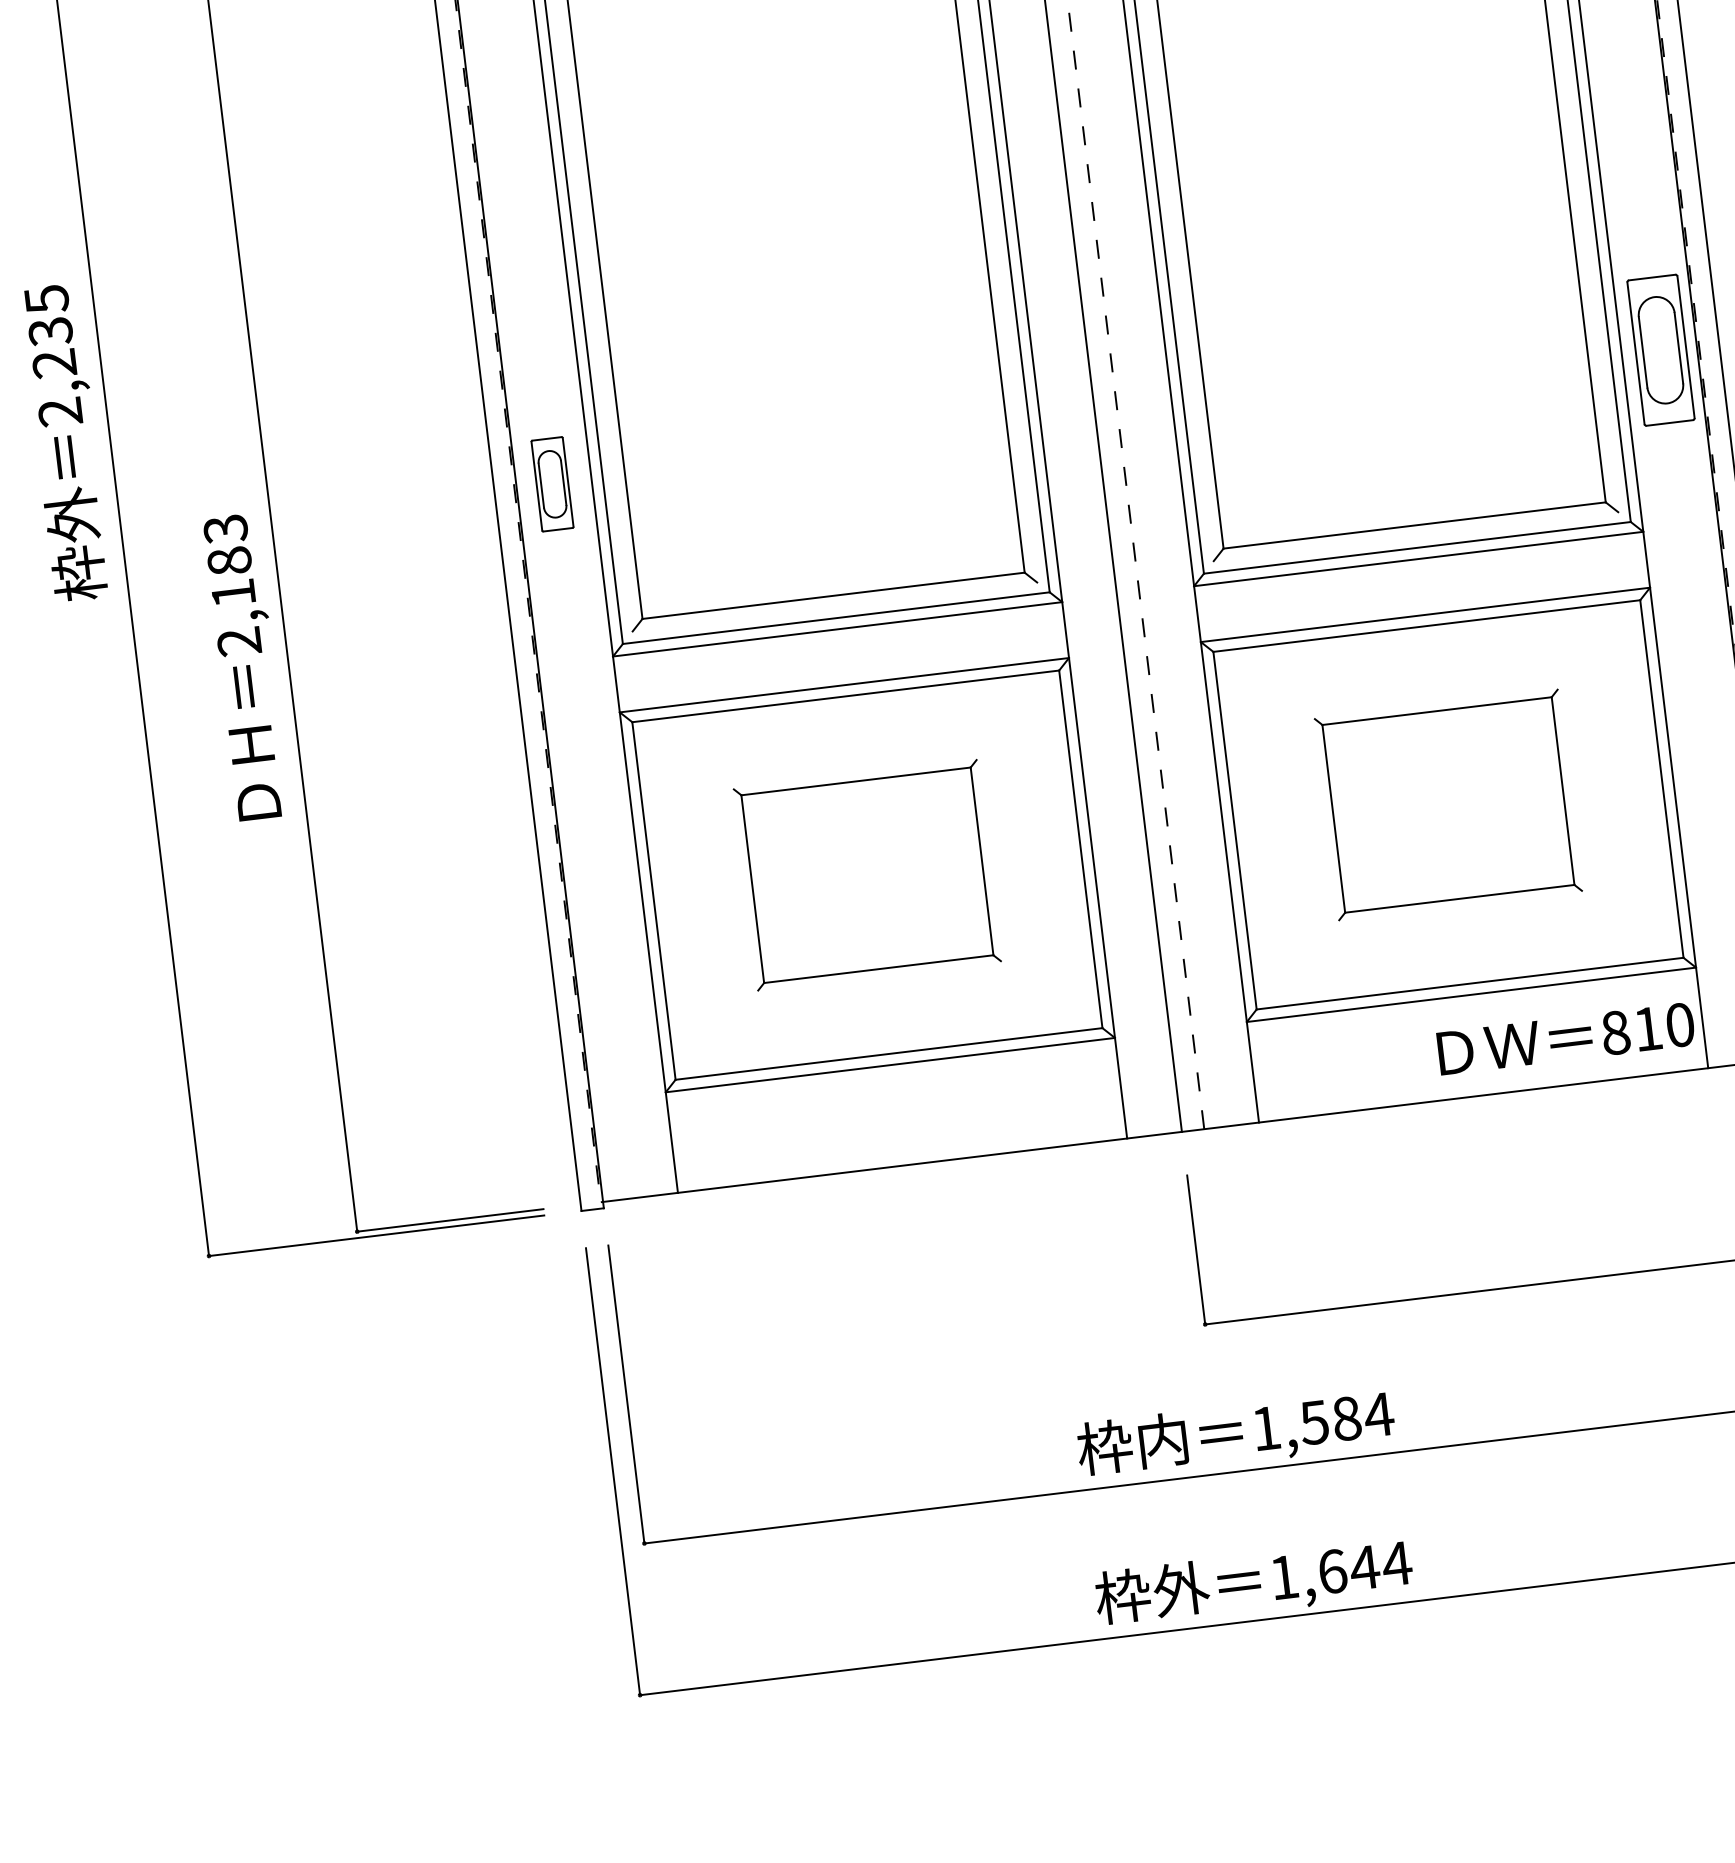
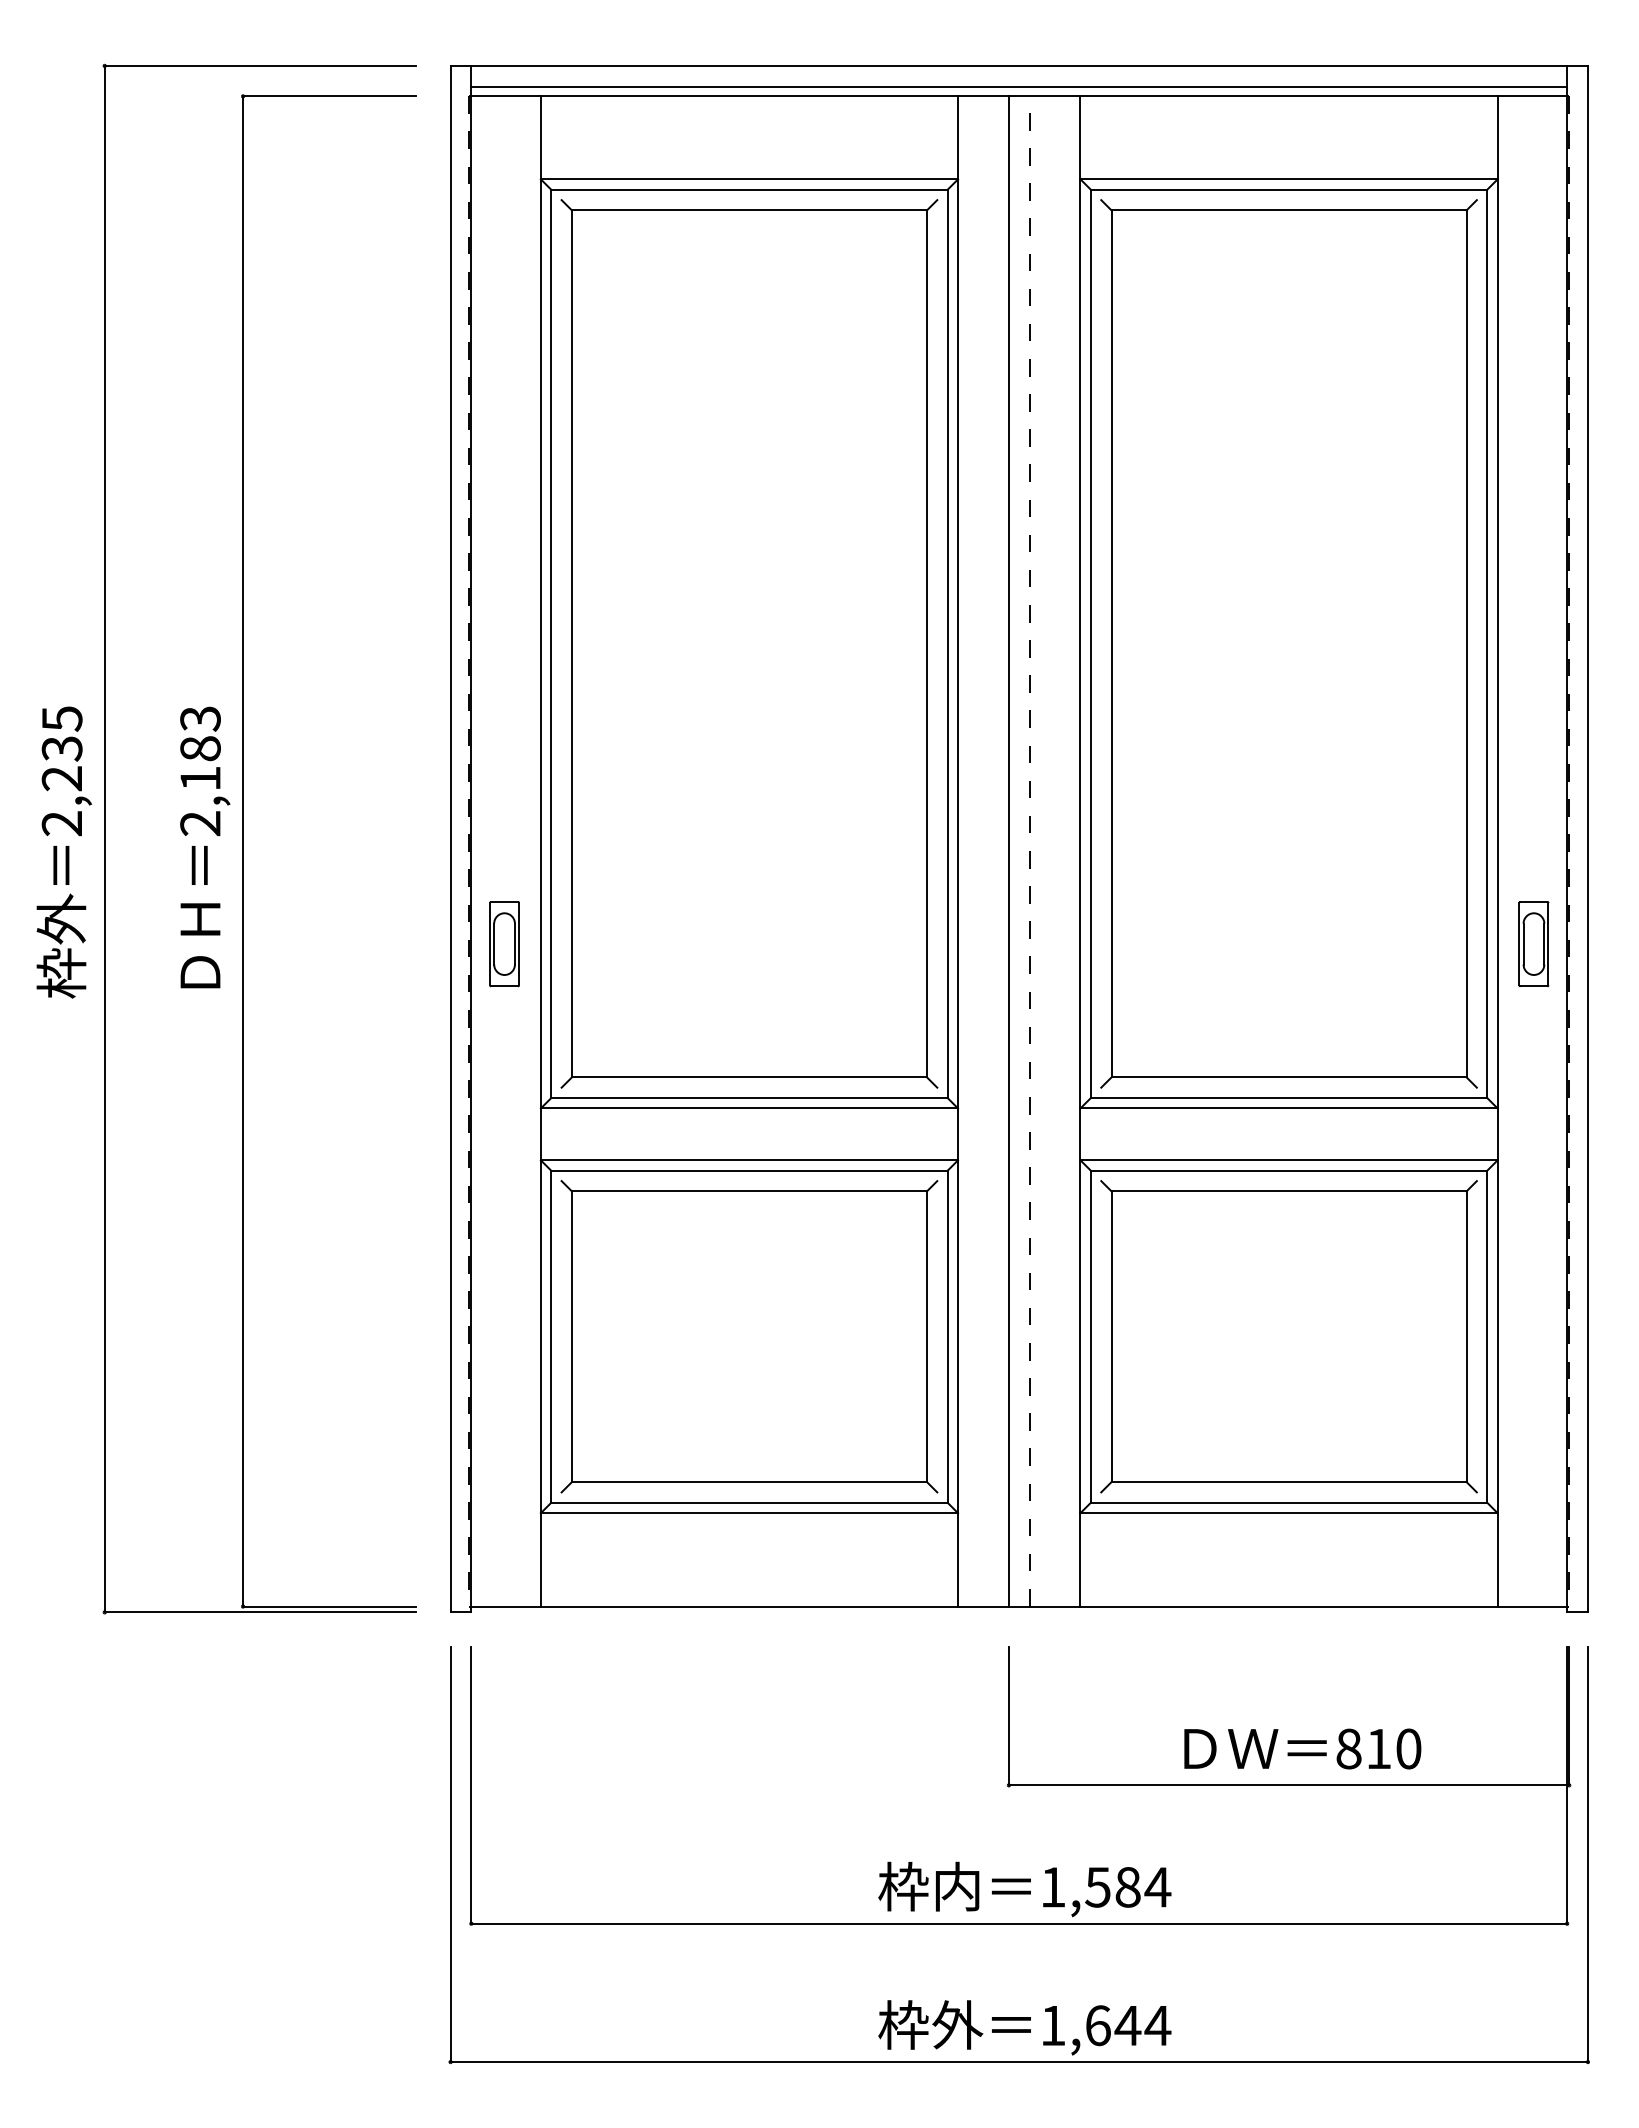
part: (1660, 349) -> (1533, 943), size x0.62
text: (247, 666) -> (205, 847), moved
part: (1447, 804) -> (1288, 1336), size x1.67
part: (867, 874) -> (749, 1336), size x1.67
text: (1565, 1038) -> (1302, 1748), moved

